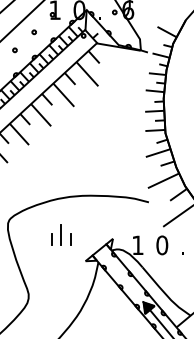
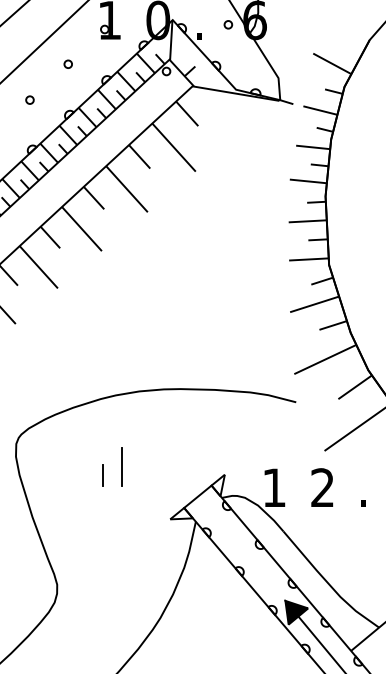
line: (70, 239) -> (140, 476), removed
text: (162, 245) -> (323, 488), 0 -> 2

